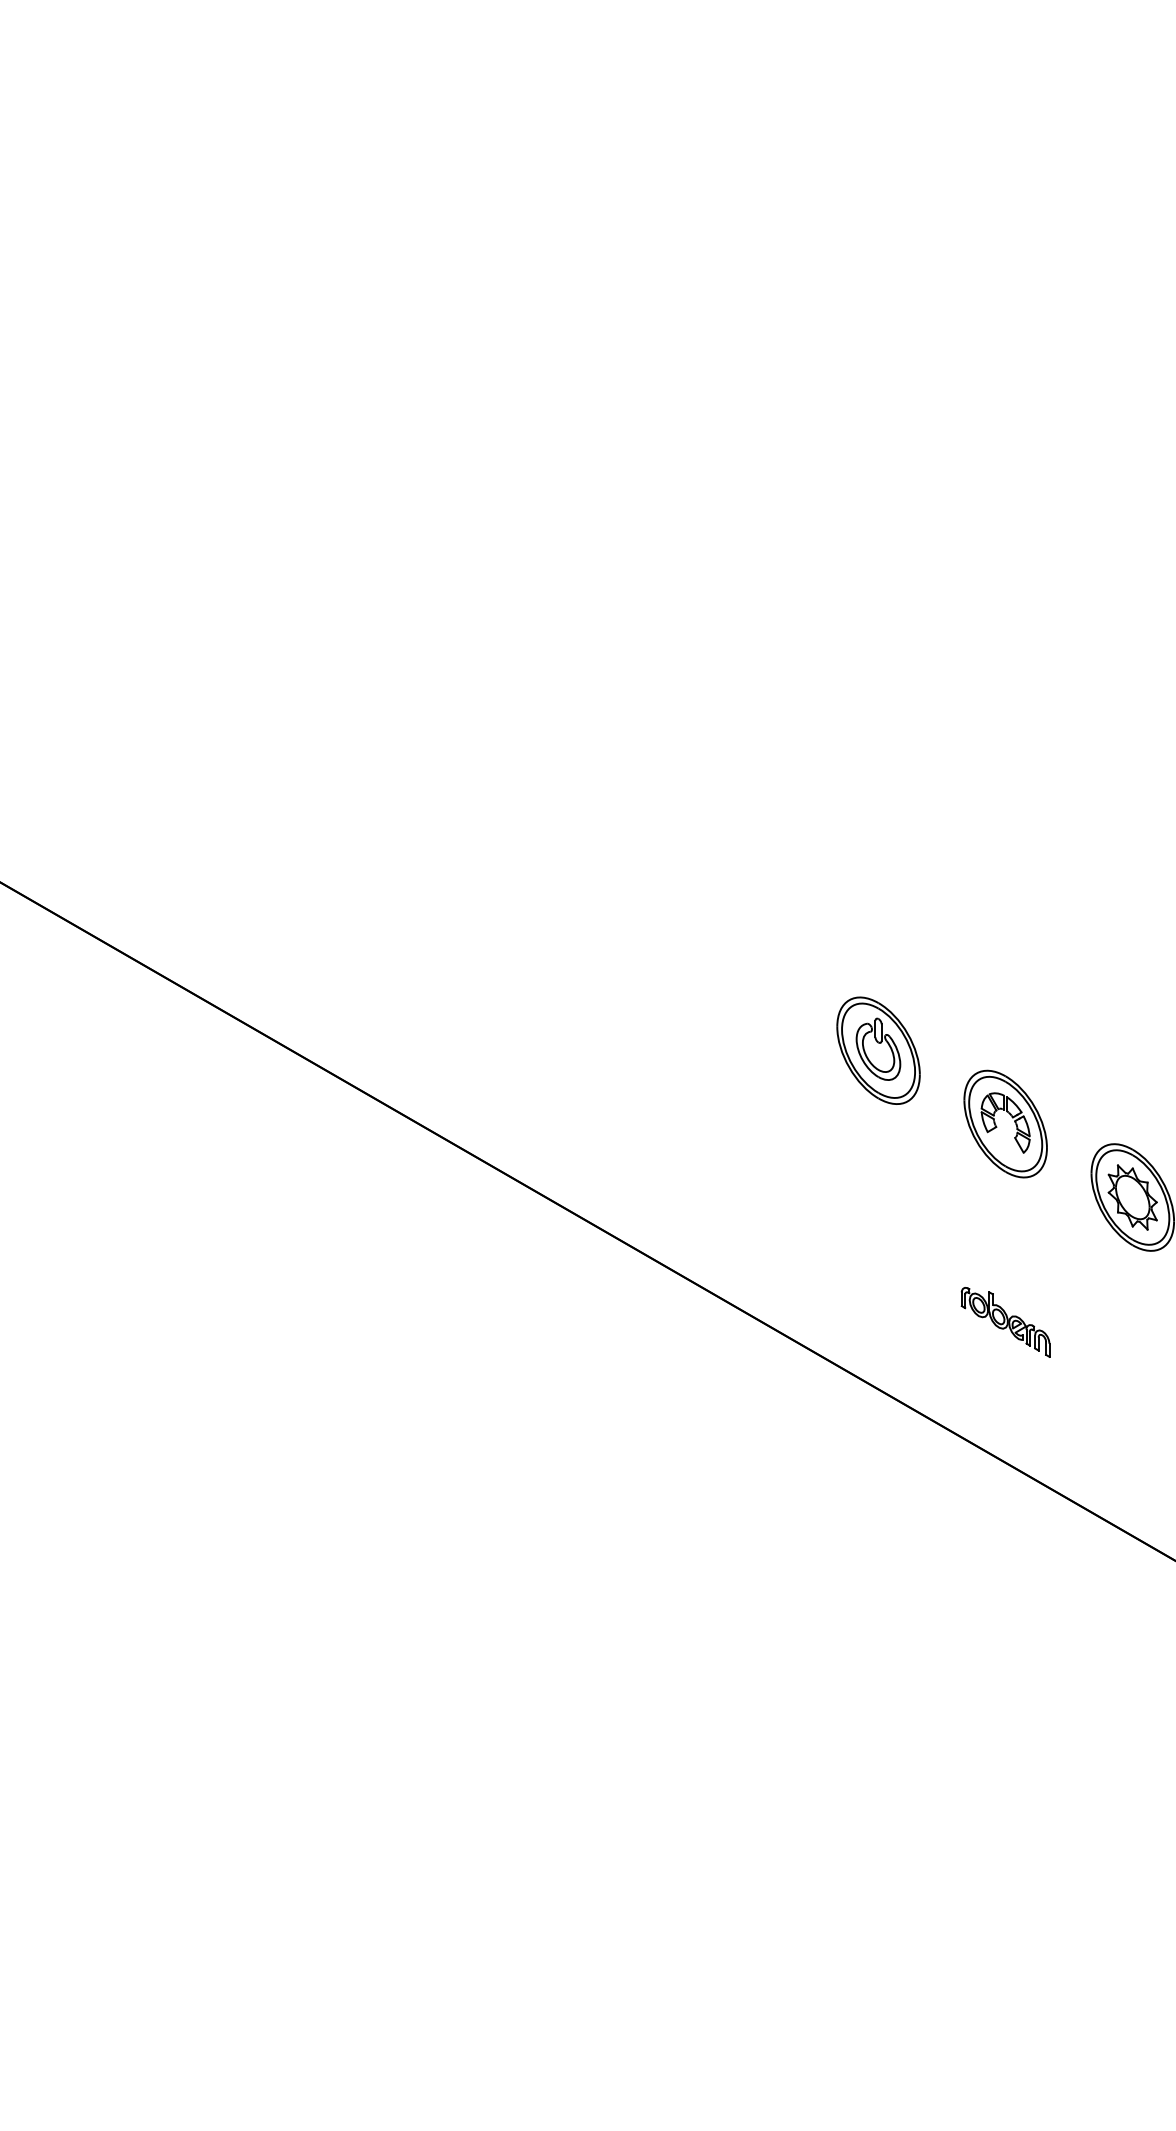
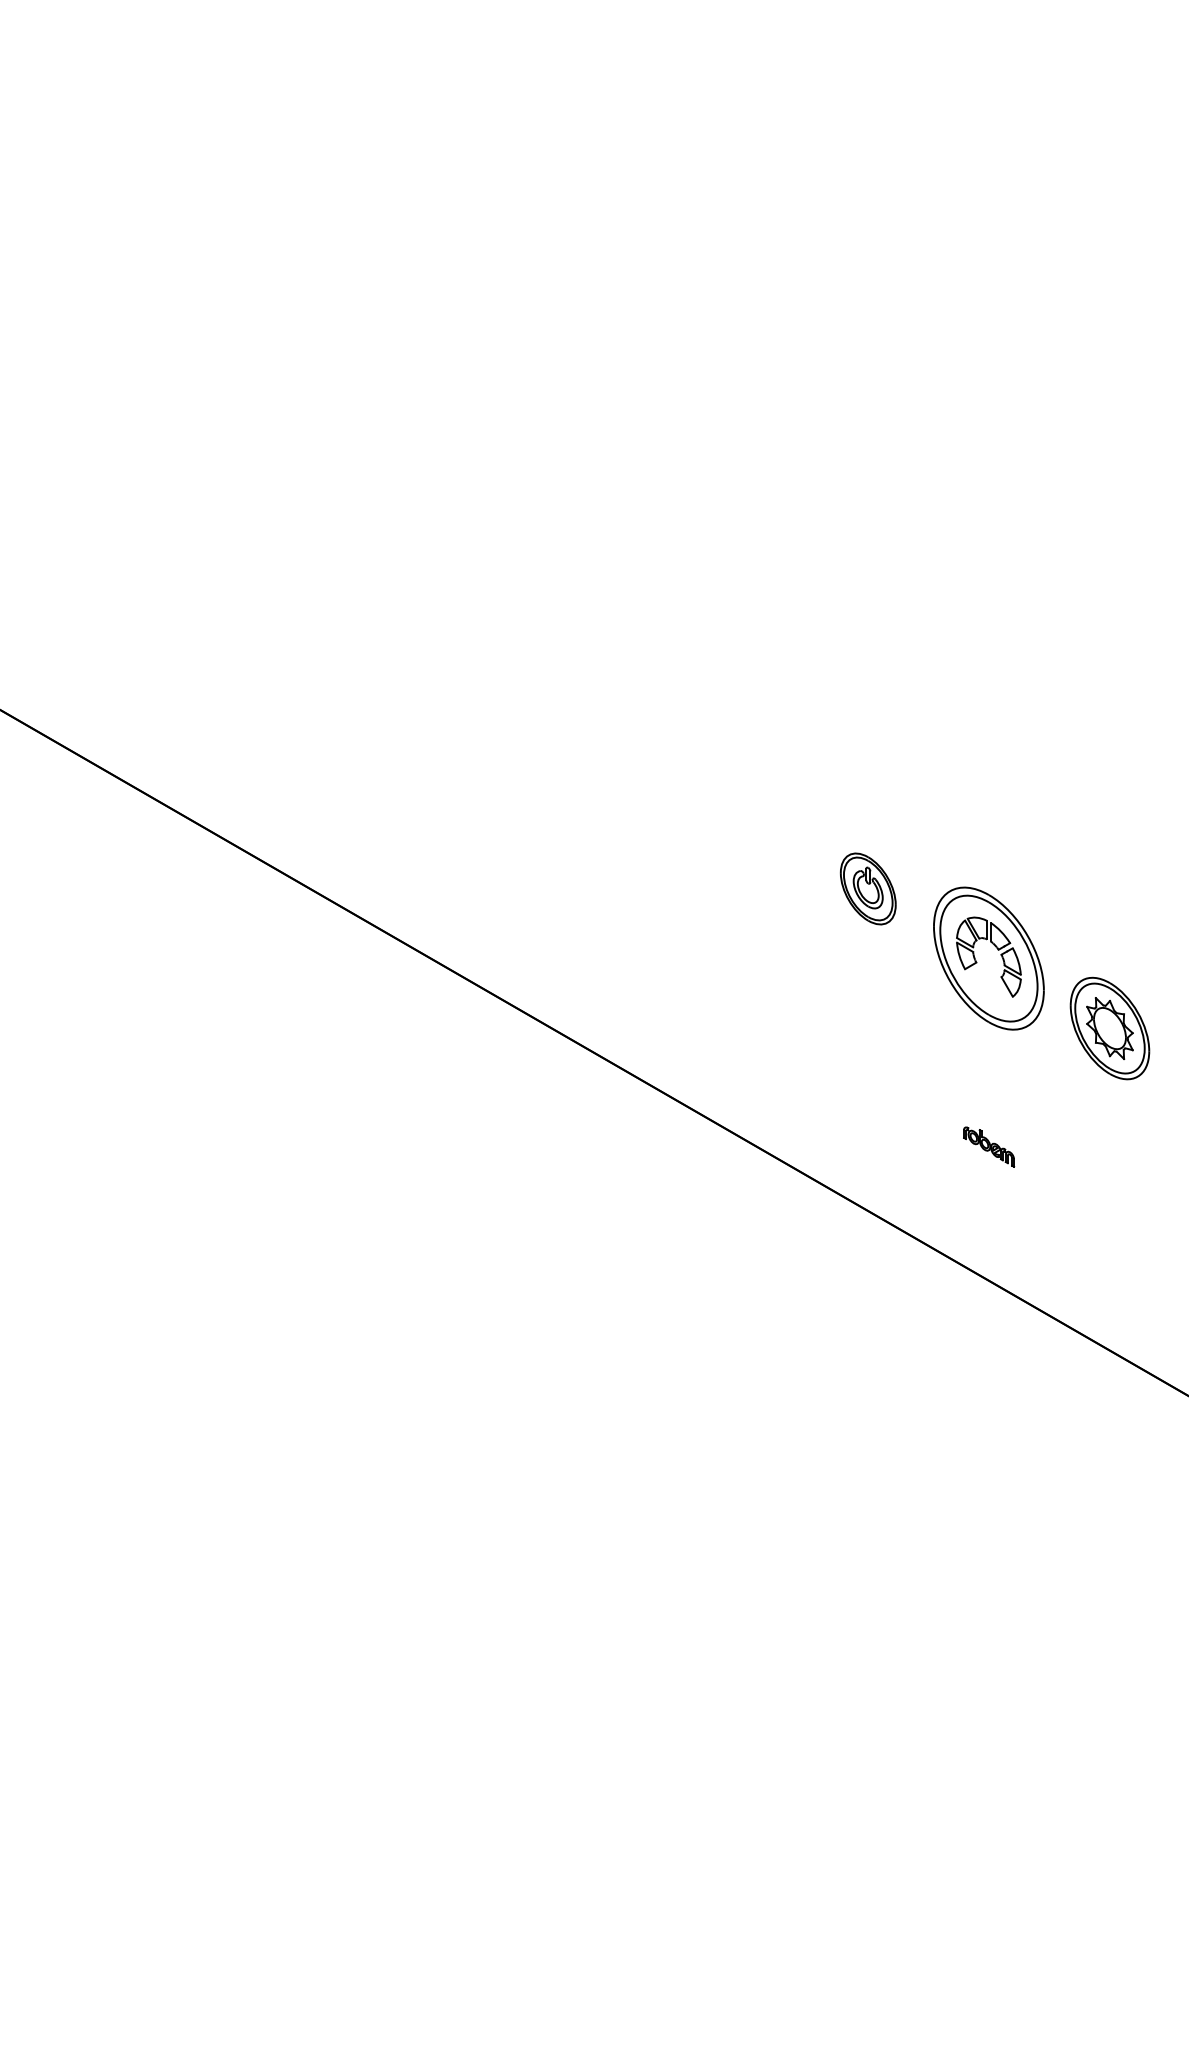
part: (878, 1050) -> (868, 888), size x0.7
part: (1006, 1123) -> (989, 958), size x1.4
part: (1005, 1321) -> (988, 1146), size x0.6

